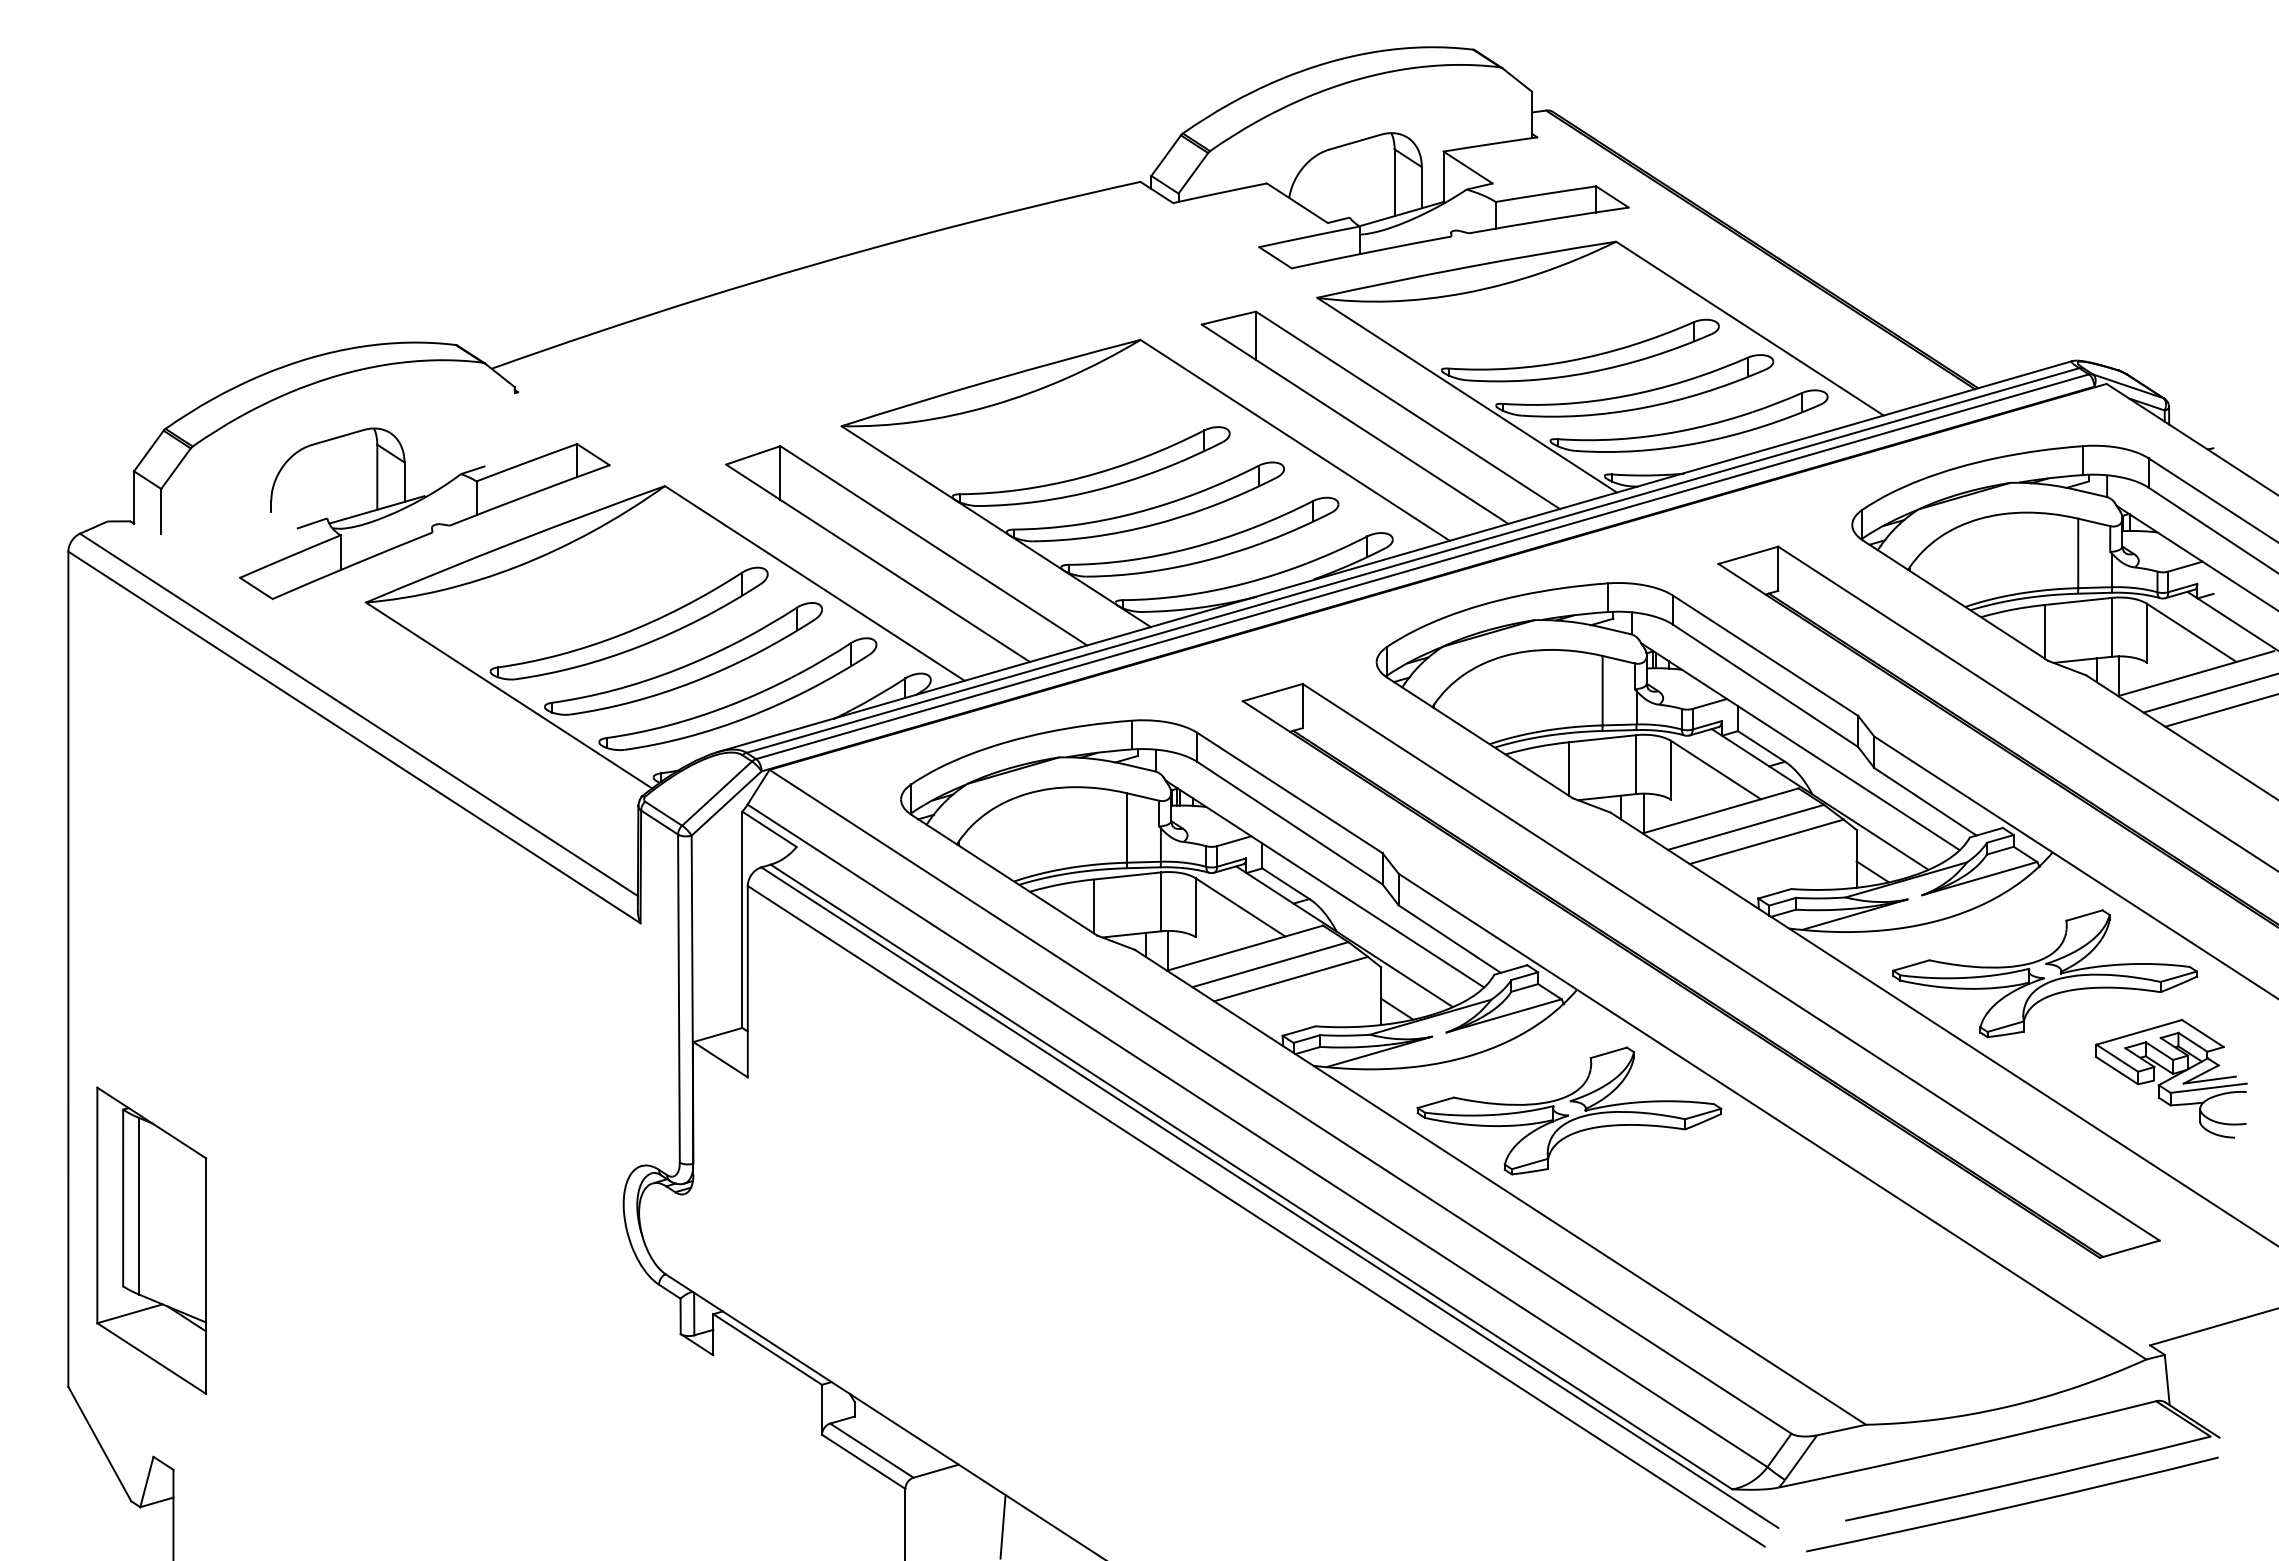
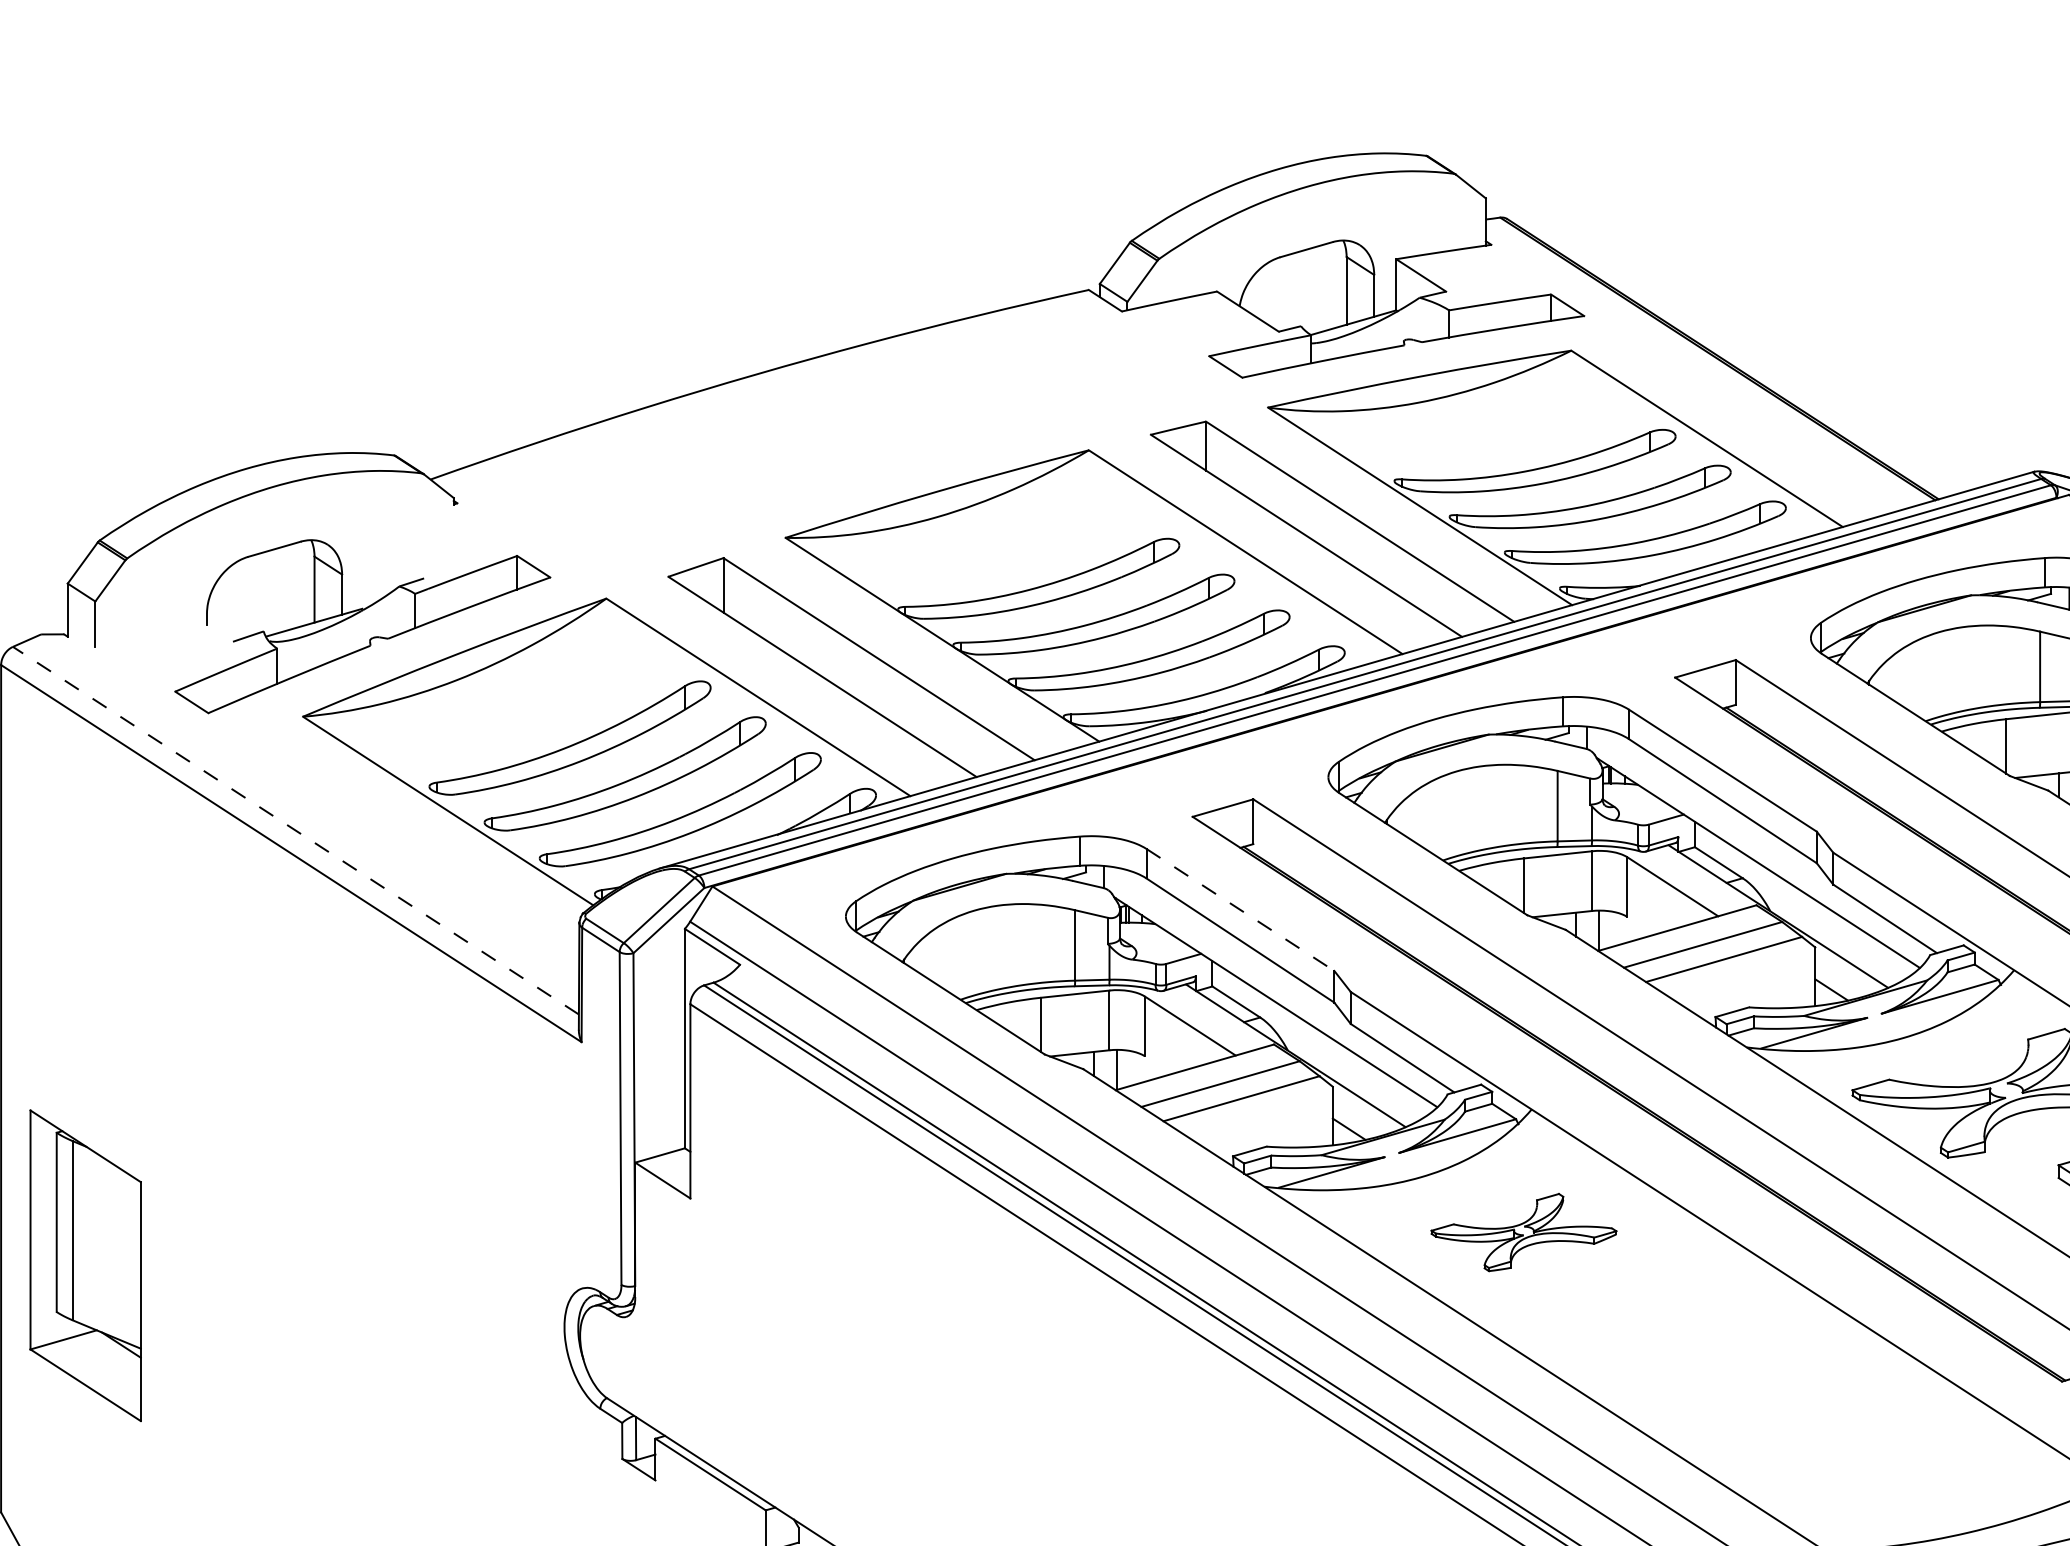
line: (358, 714) -> (295, 830), solid -> dashed
line: (1290, 793) -> (1240, 910), solid -> dashed
part: (1569, 1110) -> (1524, 1232), size x0.6
part: (151, 1240) -> (85, 1265), moved

